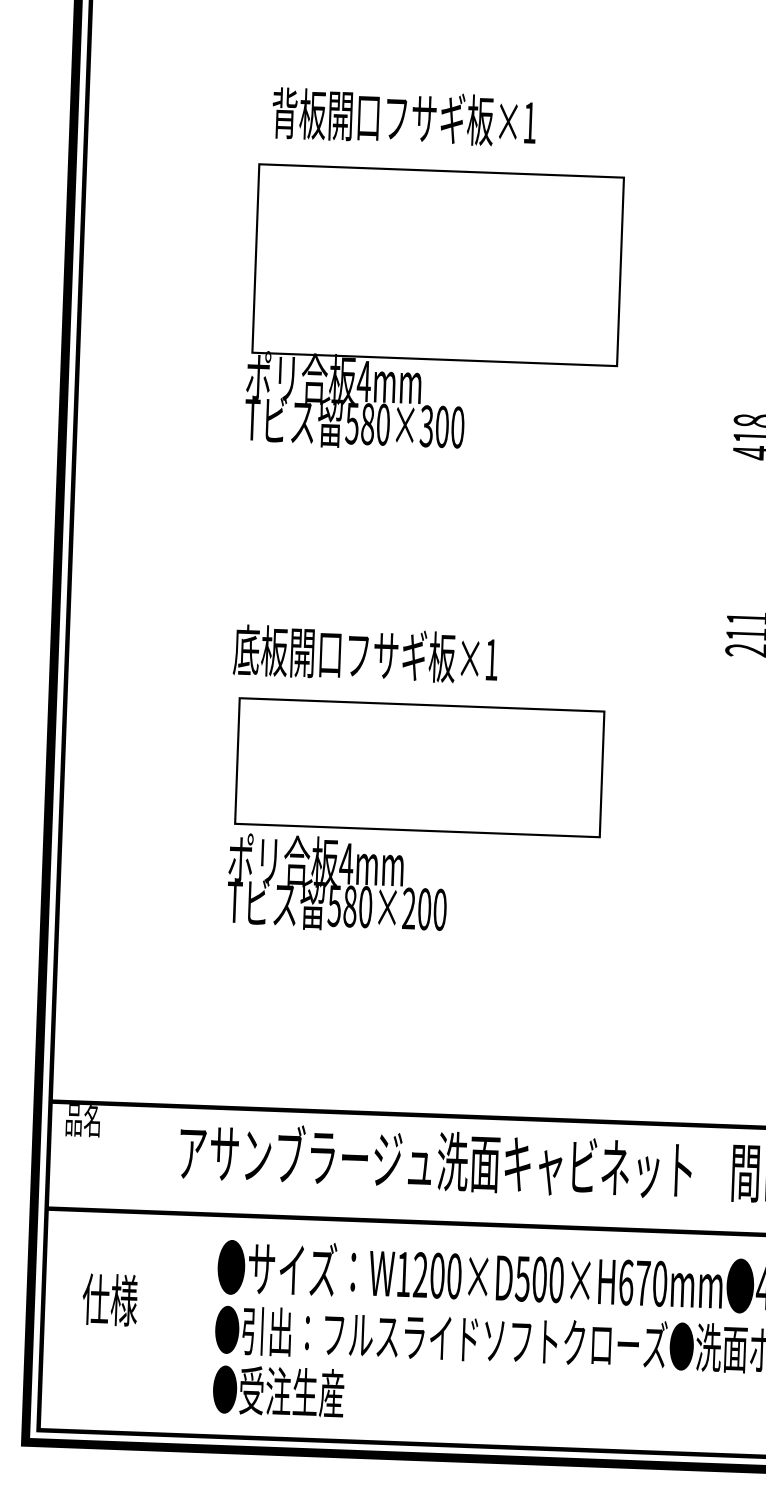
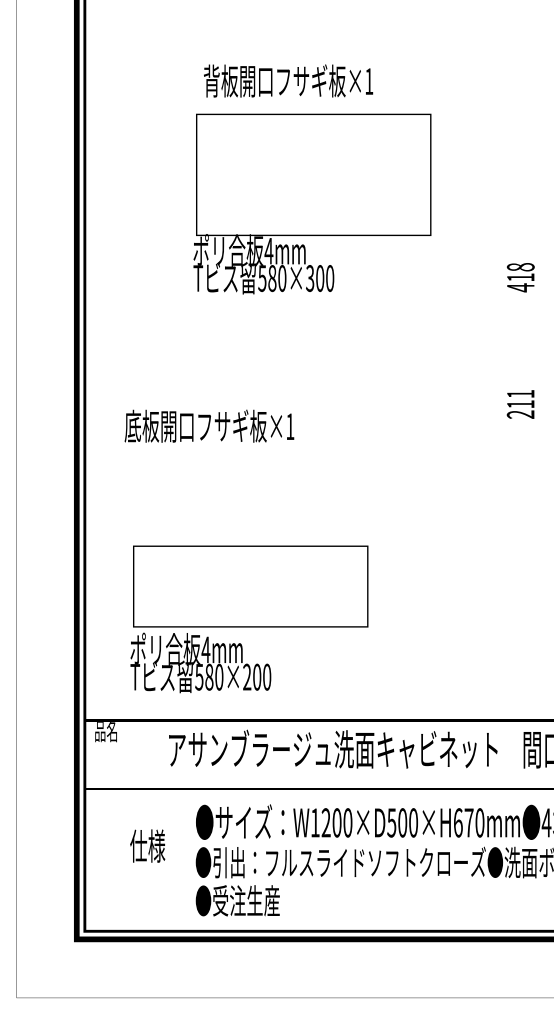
text: (365, 653) -> (209, 425), moved
text: (415, 818) -> (249, 619), moved
text: (109, 1298) -> (147, 845), moved

